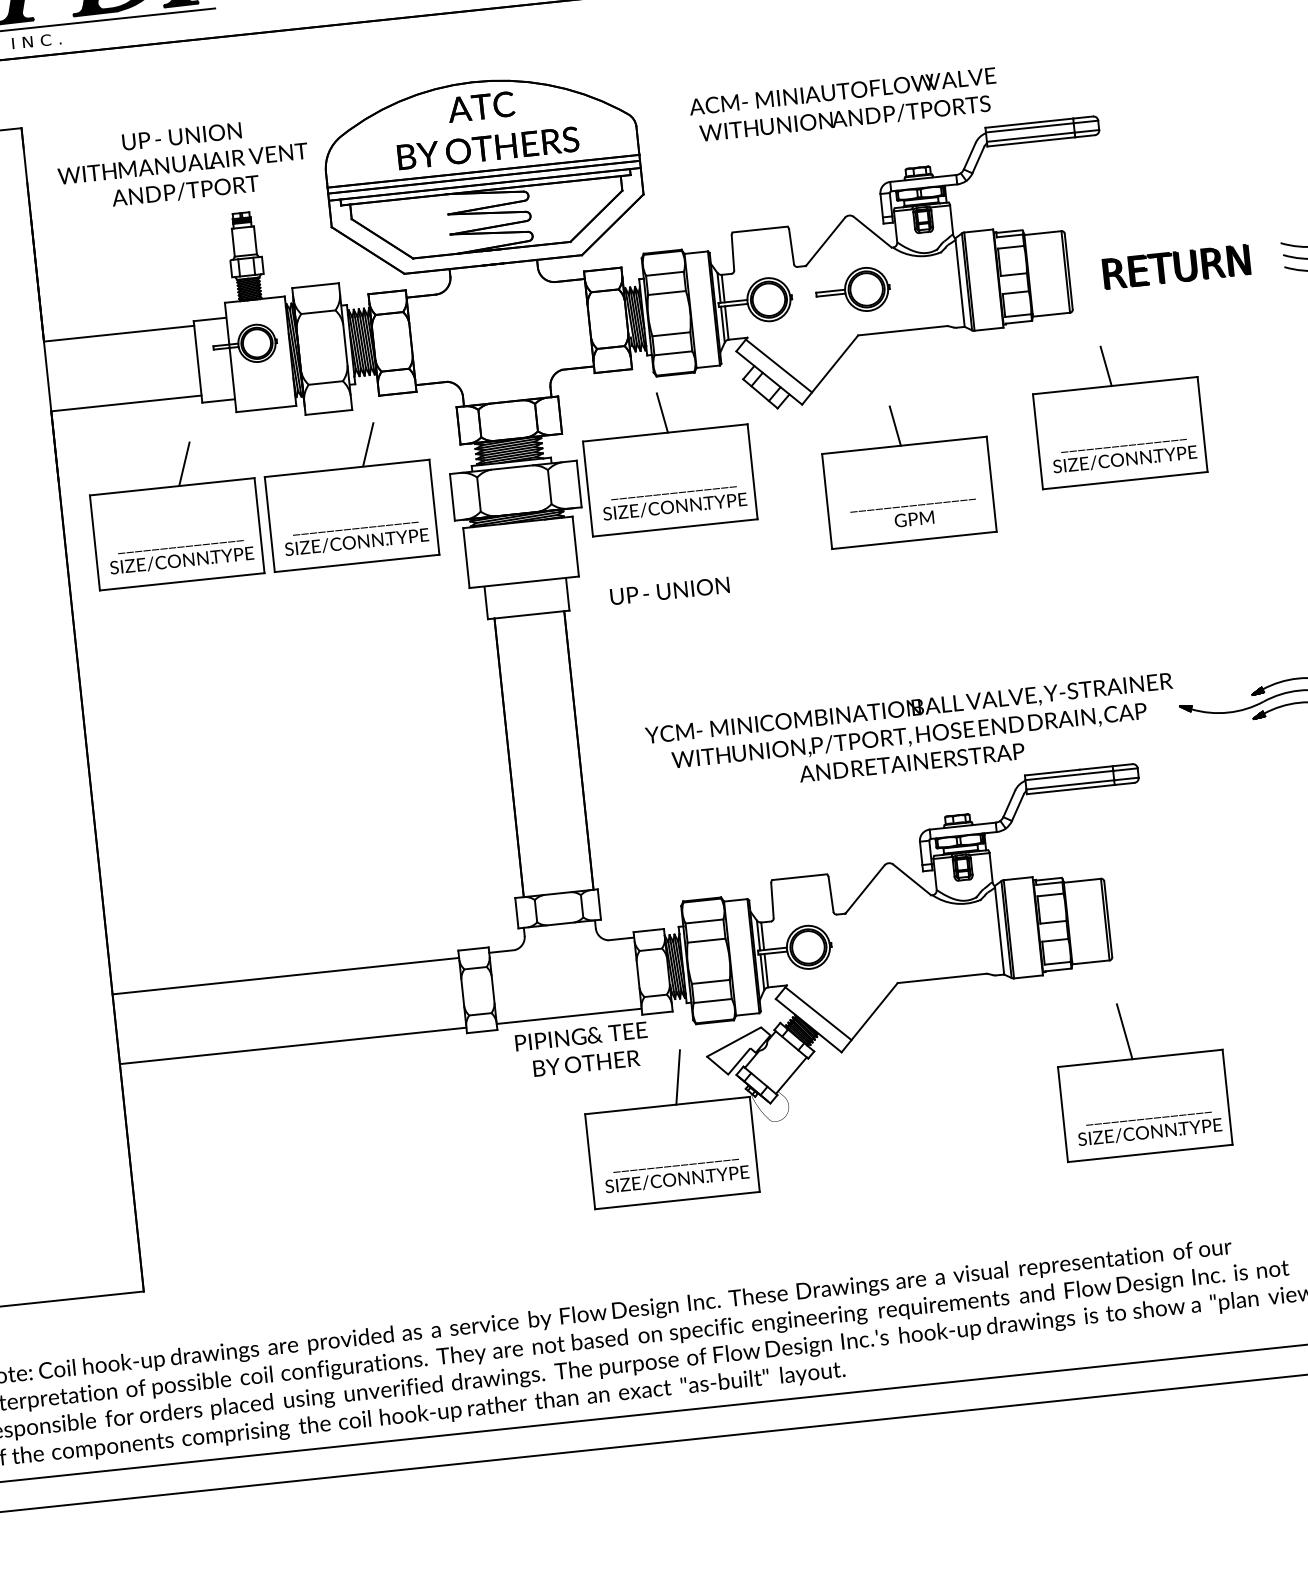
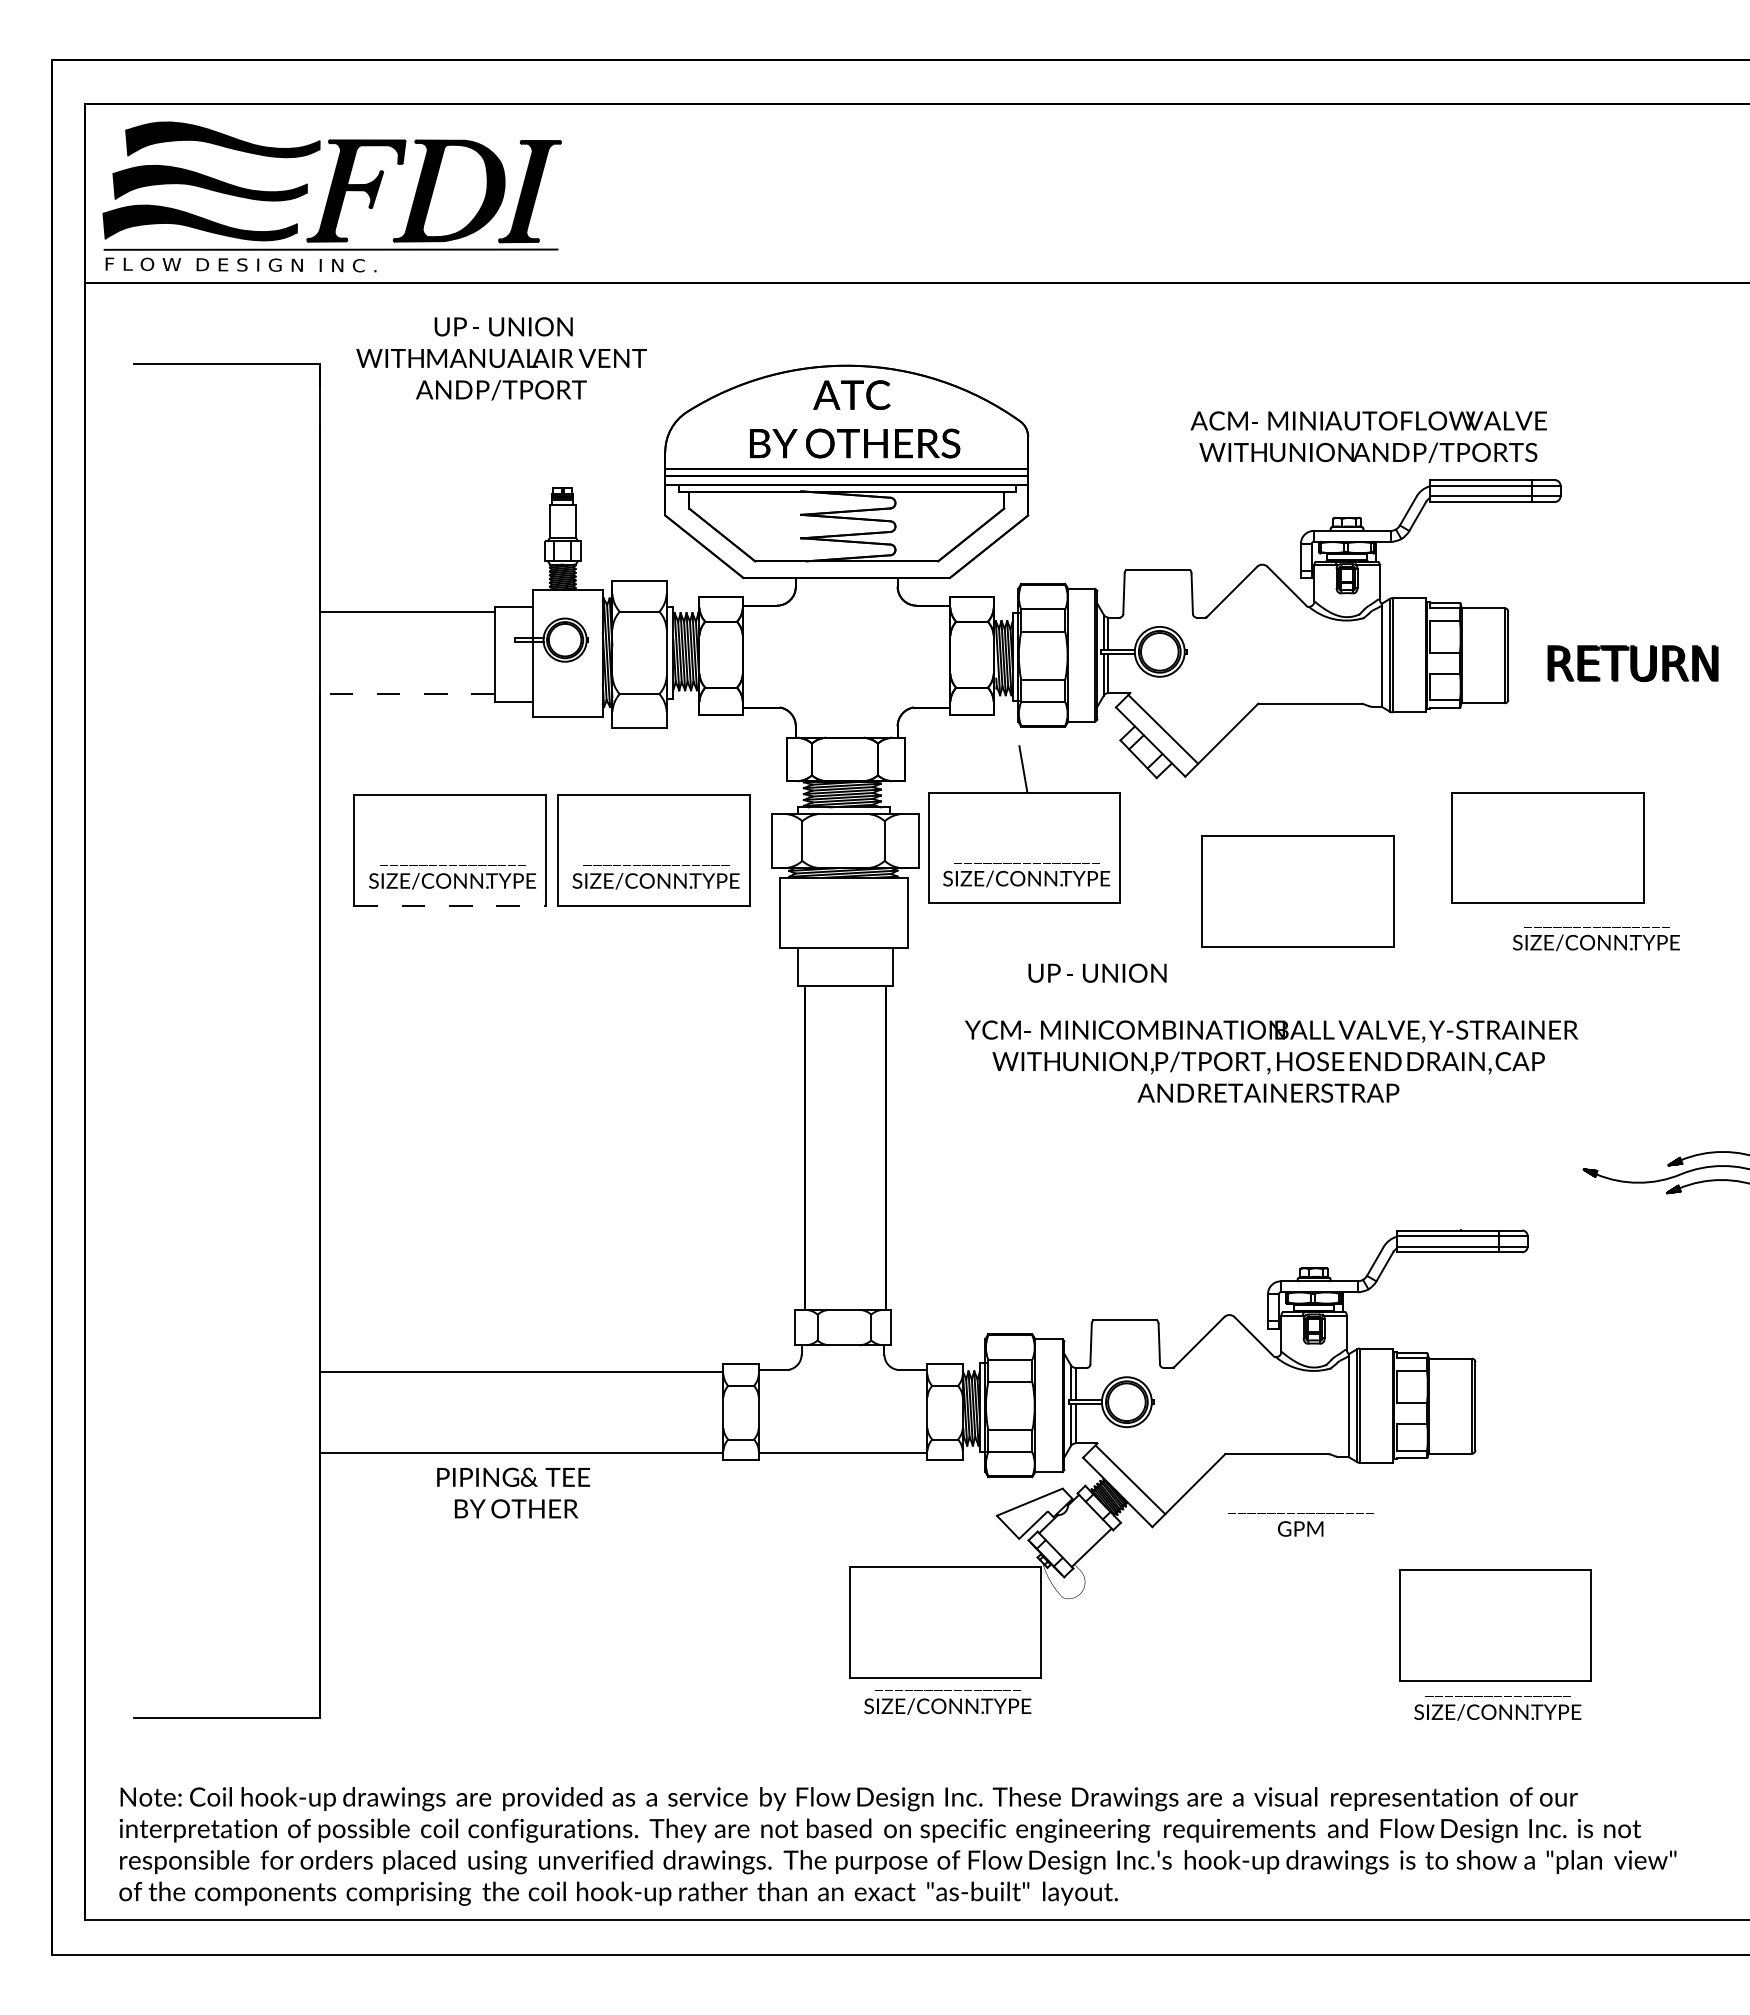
text: (843, 104) -> (1368, 436), moved
text: (182, 163) -> (501, 358), moved
part: (852, 290) -> (1257, 651), removed
line: (1105, 366) -> (1539, 769), removed
line: (126, 403) -> (407, 693), solid -> dashed
line: (894, 426) -> (1289, 812), removed
line: (367, 444) -> (680, 770), removed
text: (1124, 456) -> (1596, 939), moved
line: (184, 464) -> (466, 770), removed
text: (913, 515) -> (1300, 1524), moved
line: (182, 581) -> (450, 905), solid -> dashed
text: (669, 590) -> (1097, 972), moved
text: (911, 735) -> (1271, 1061), moved
line: (1124, 1031) -> (1480, 1537), removed
text: (582, 1049) -> (513, 1492), moved
line: (677, 1077) -> (960, 1536), removed
text: (1149, 1128) -> (1497, 1708), moved
text: (676, 1176) -> (947, 1702), moved

